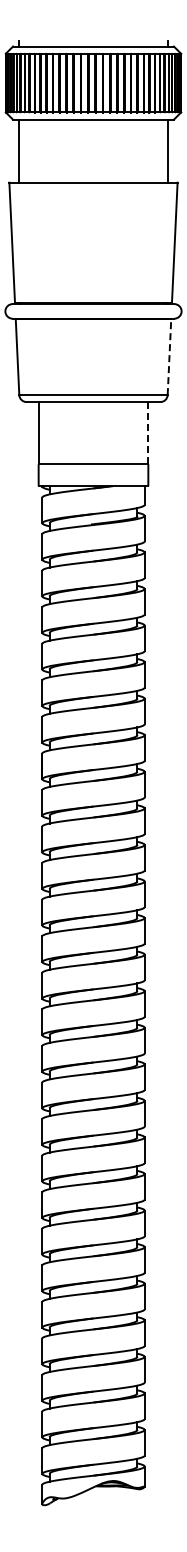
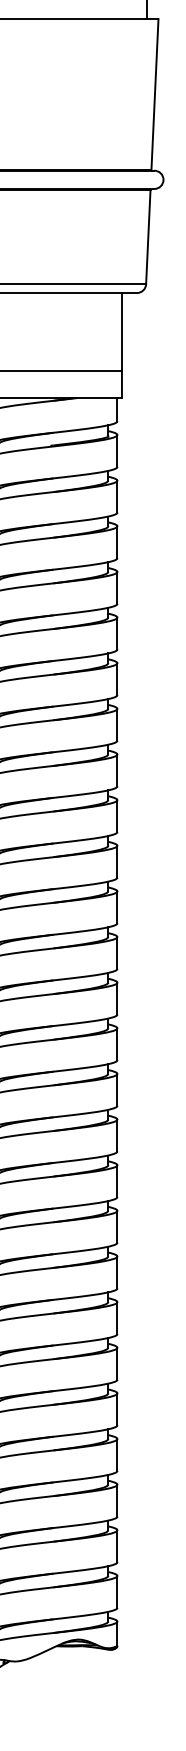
line: (169, 357) -> (148, 237), dashed -> solid
line: (148, 433) -> (122, 332), dashed -> solid

